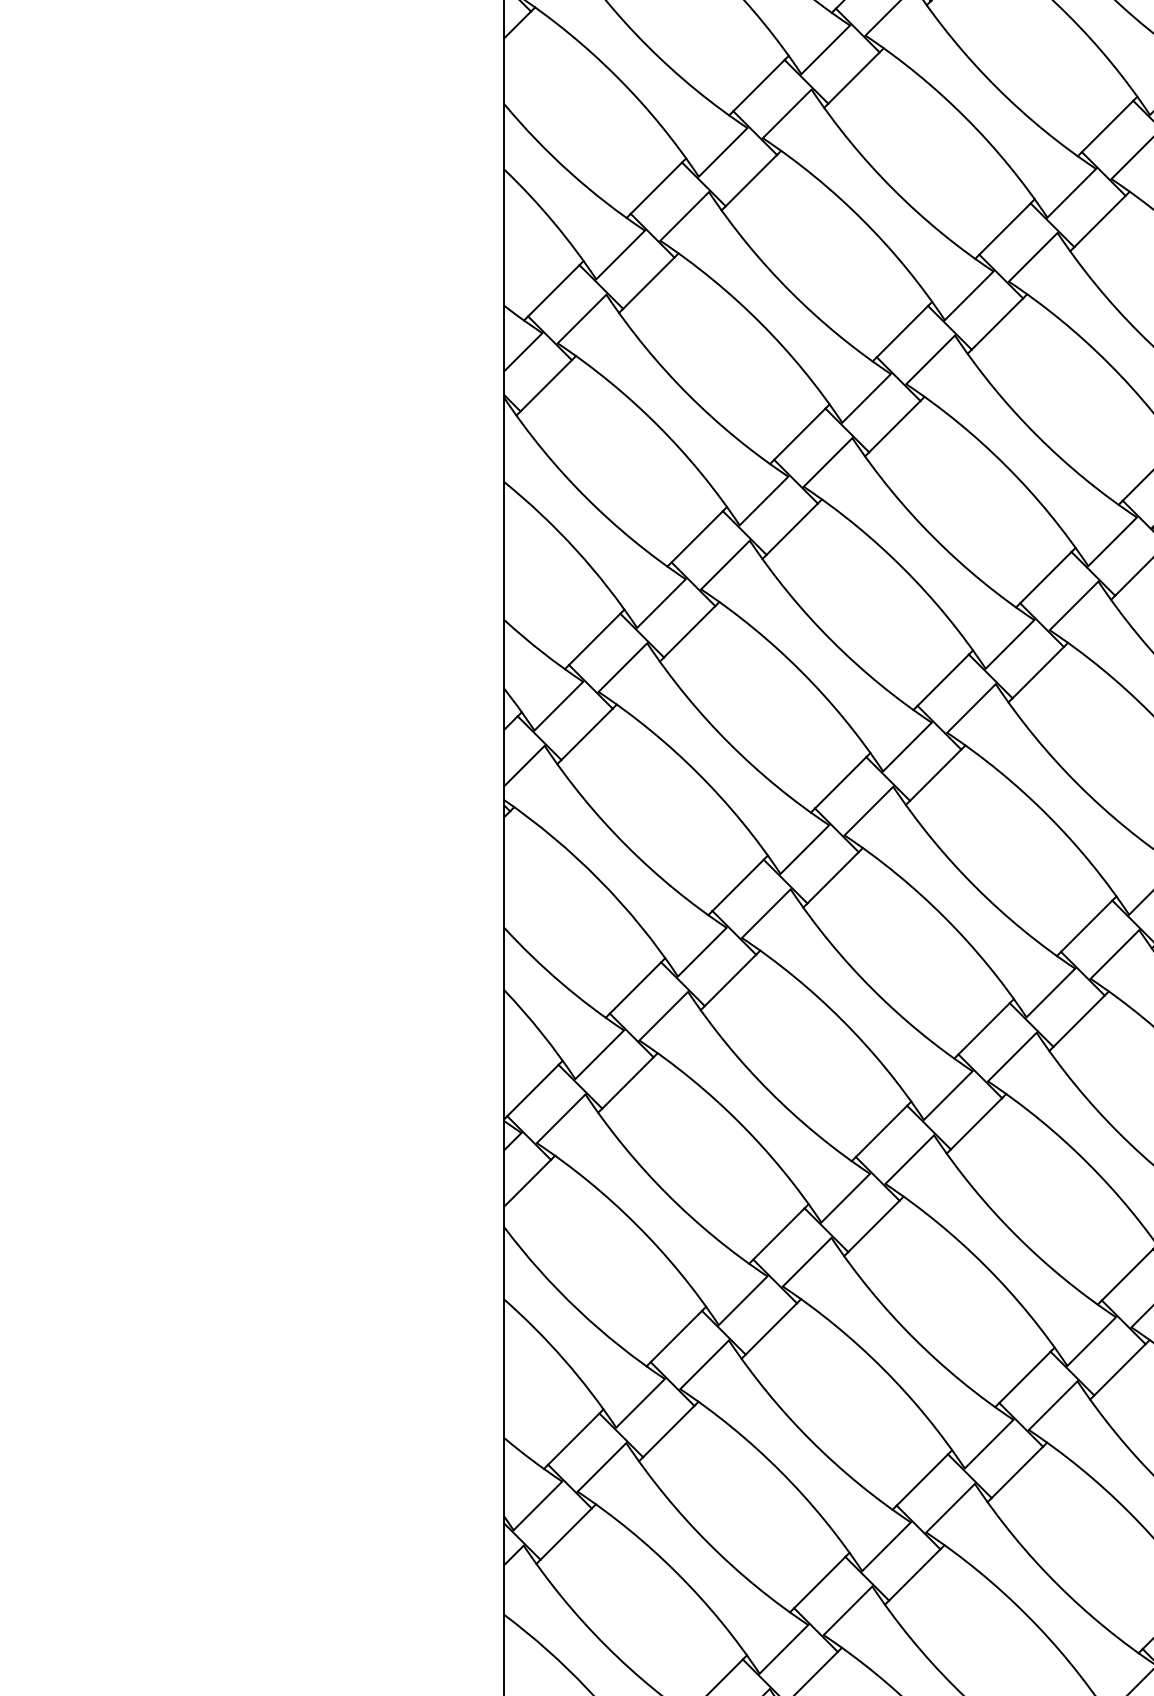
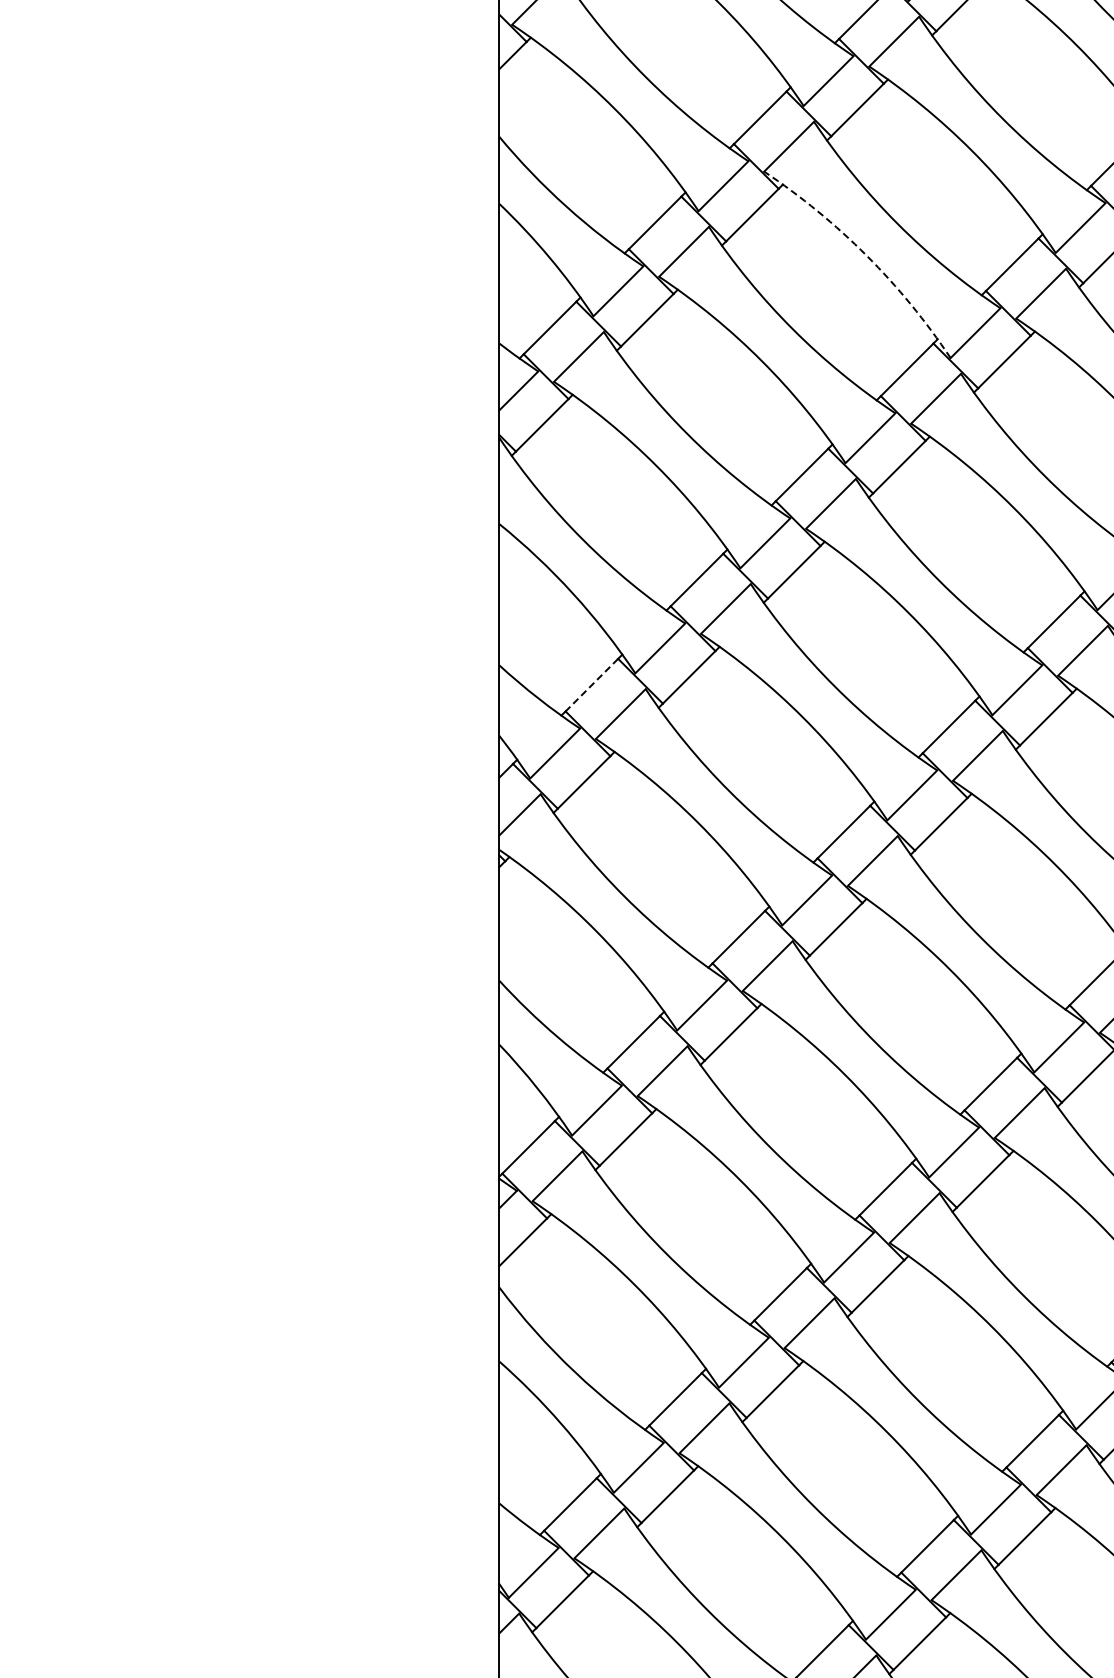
arc: (862, 220) -> (866, 255), solid -> dashed
line: (594, 639) -> (591, 685), solid -> dashed

